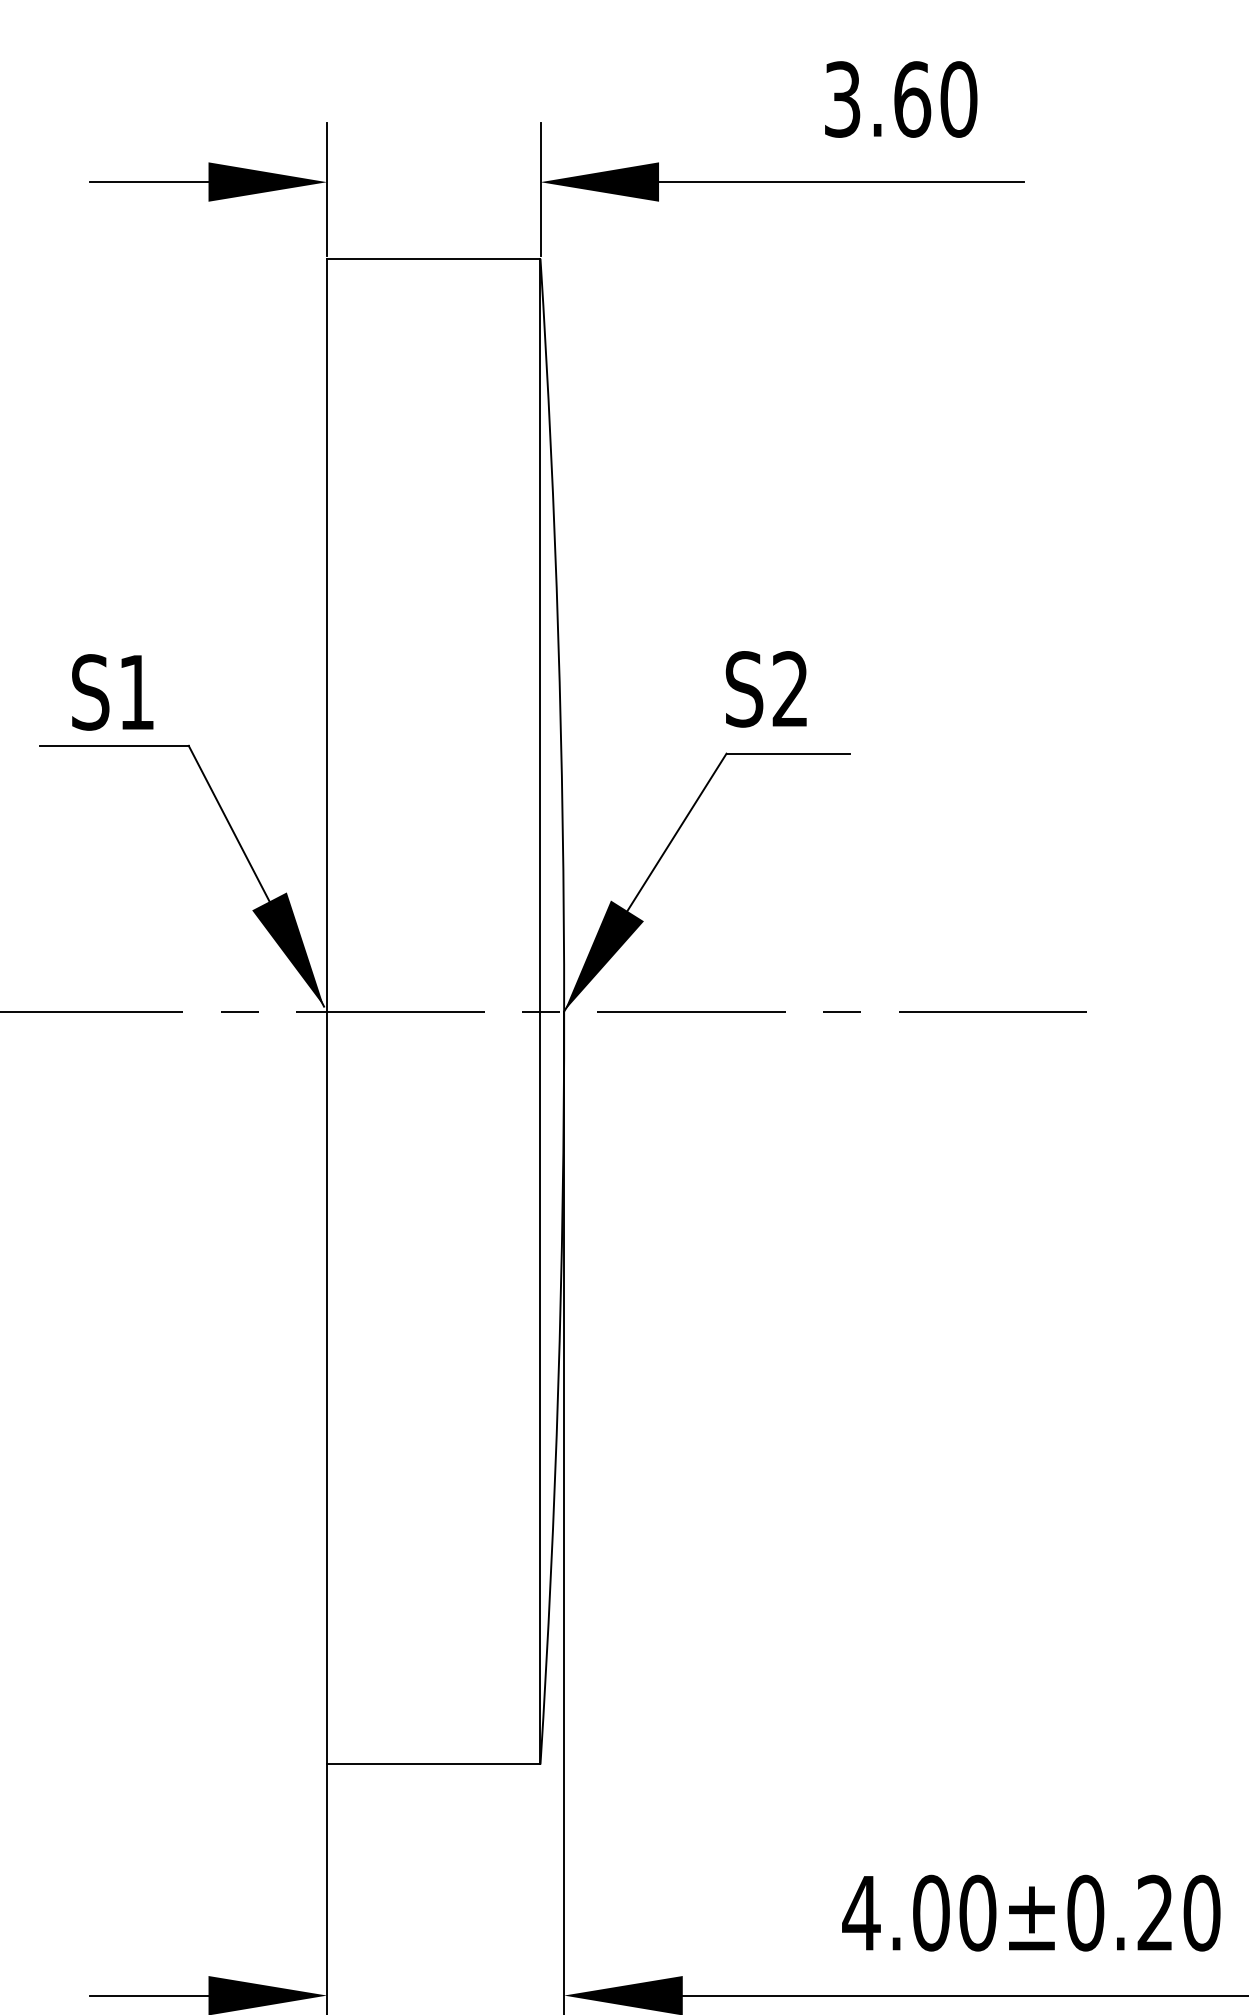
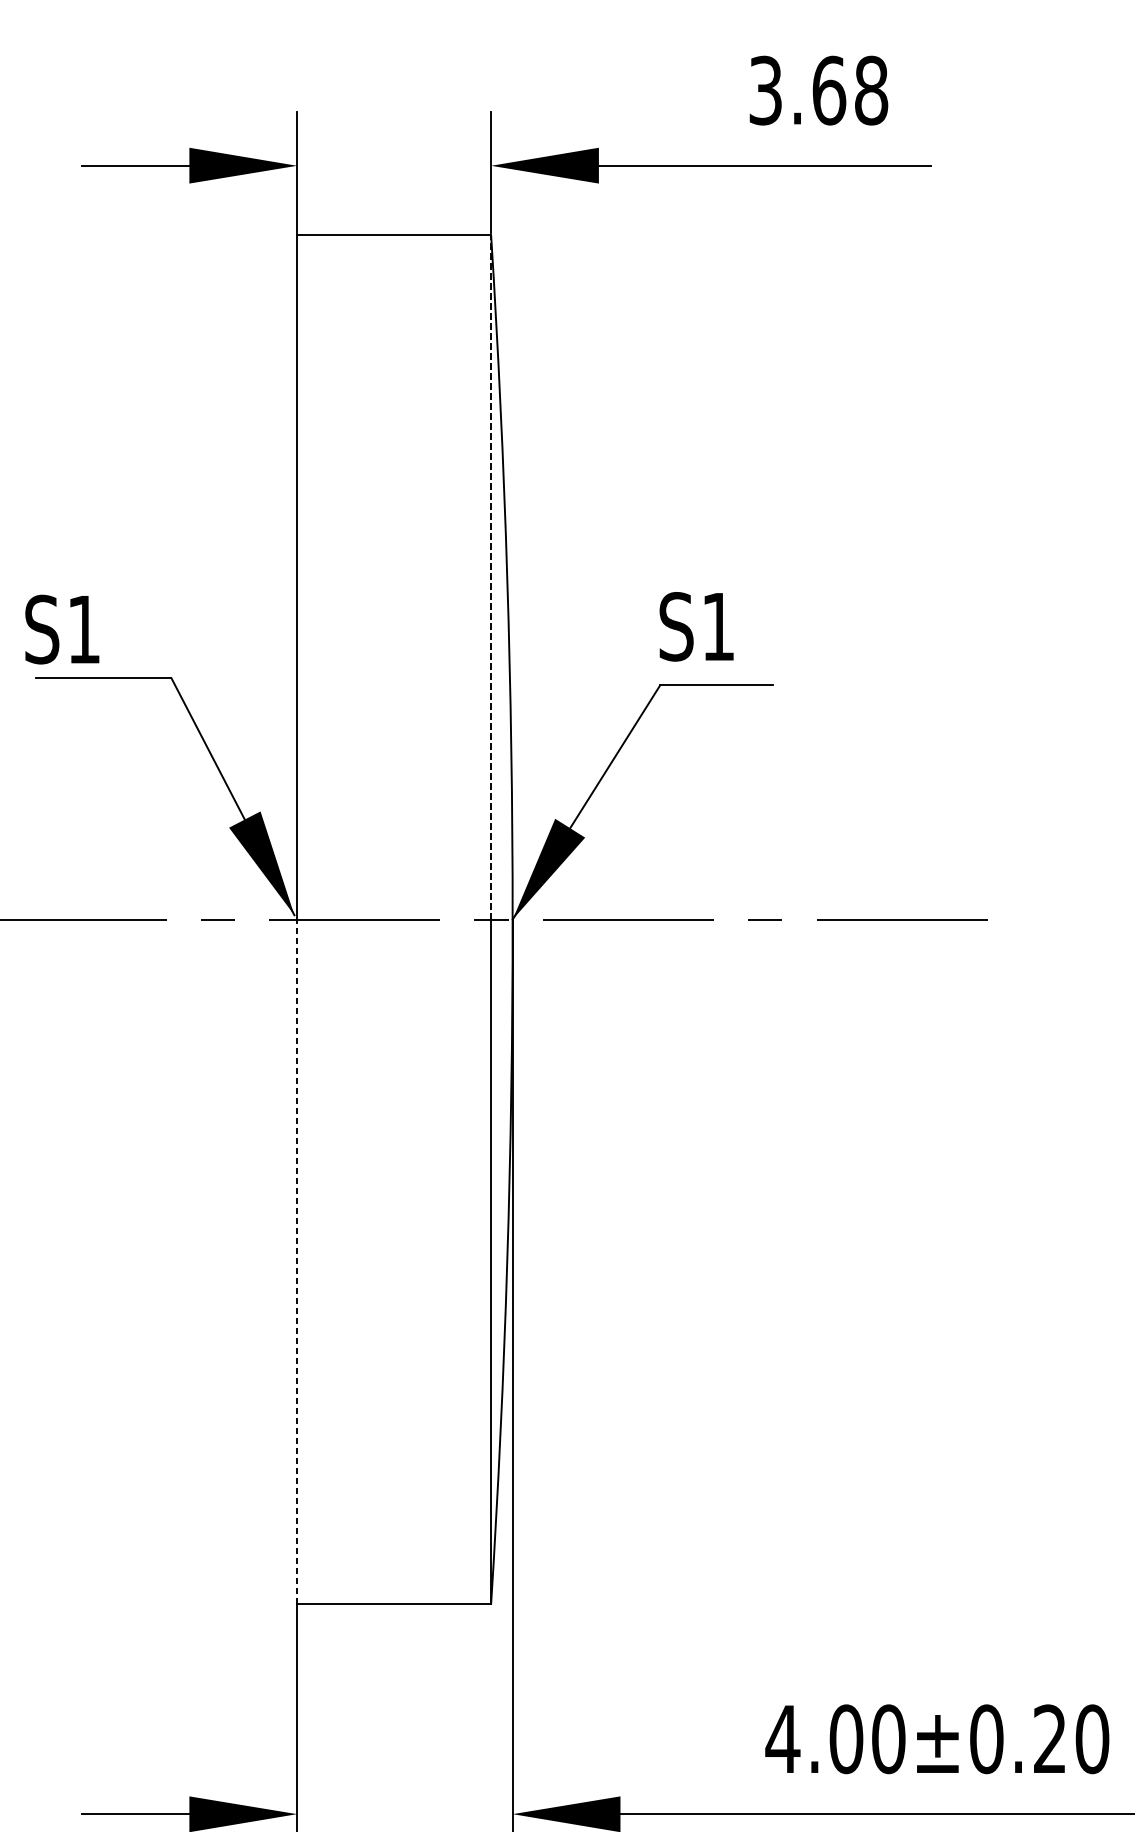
text: (958, 99) -> (871, 90), 3.60 -> 3.68
line: (540, 634) -> (491, 576), solid -> dashed
text: (789, 688) -> (717, 626), S2 -> S1
text: (112, 692) -> (62, 629), moved
line: (327, 1387) -> (297, 1261), solid -> dashed

